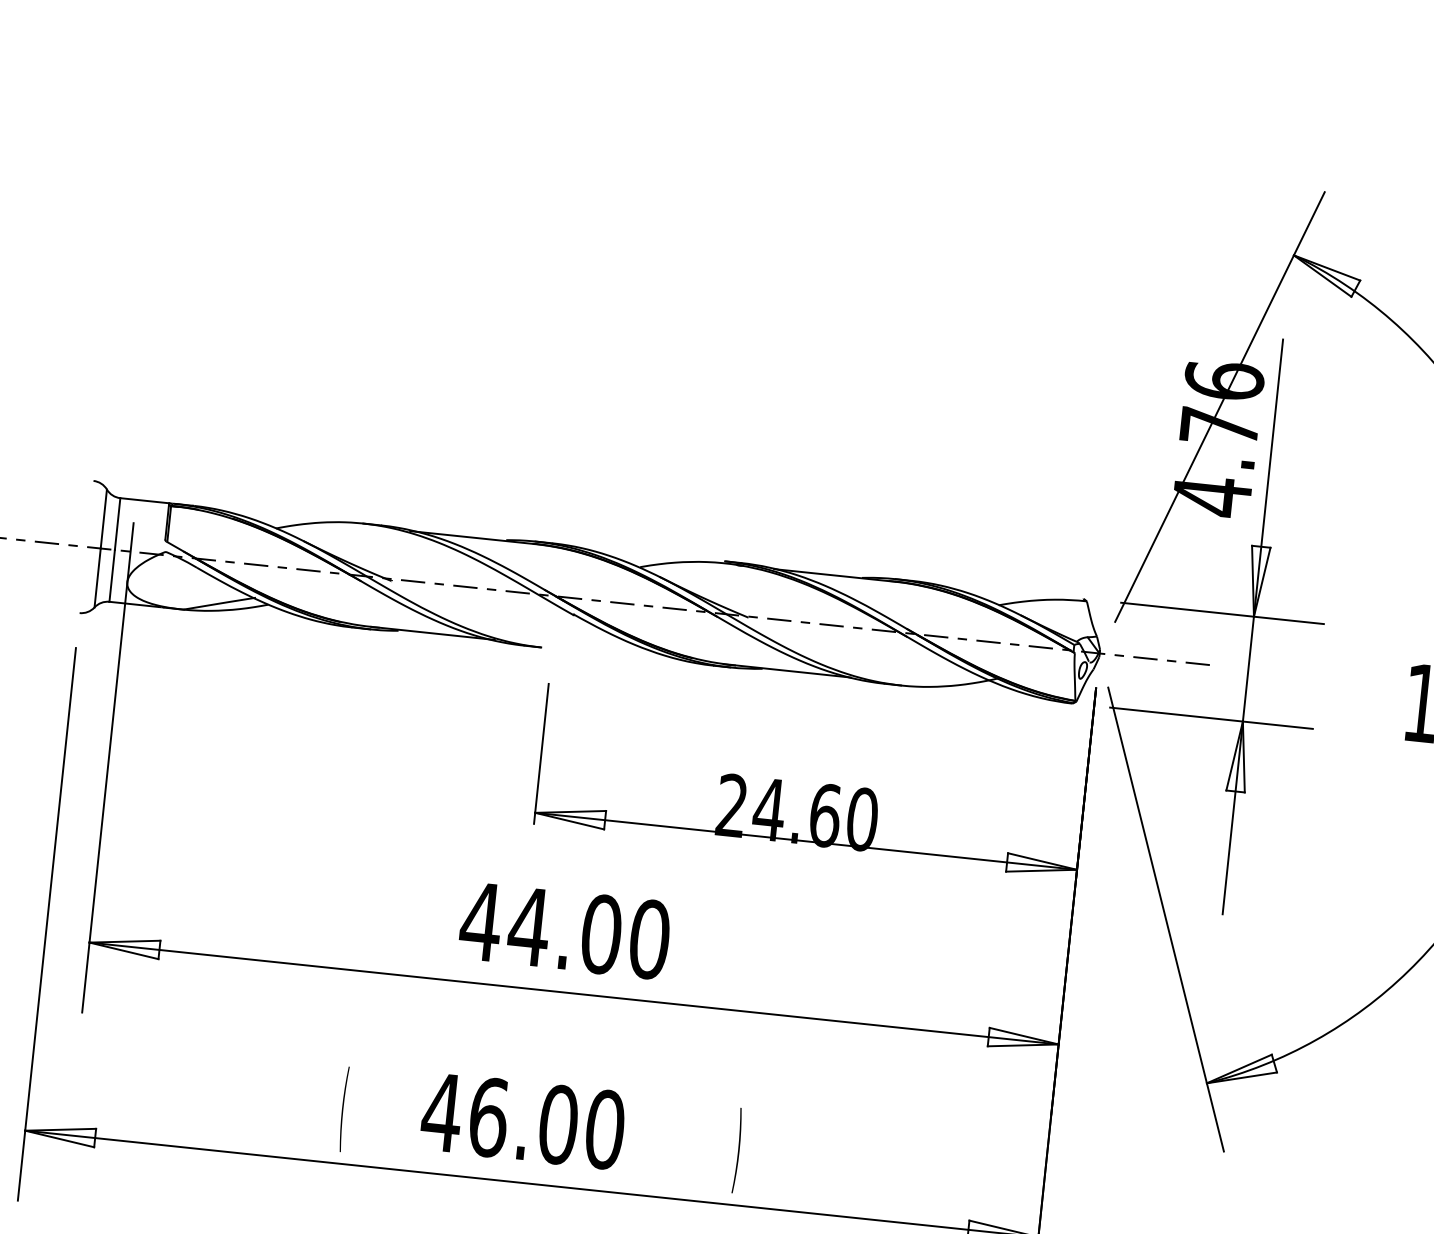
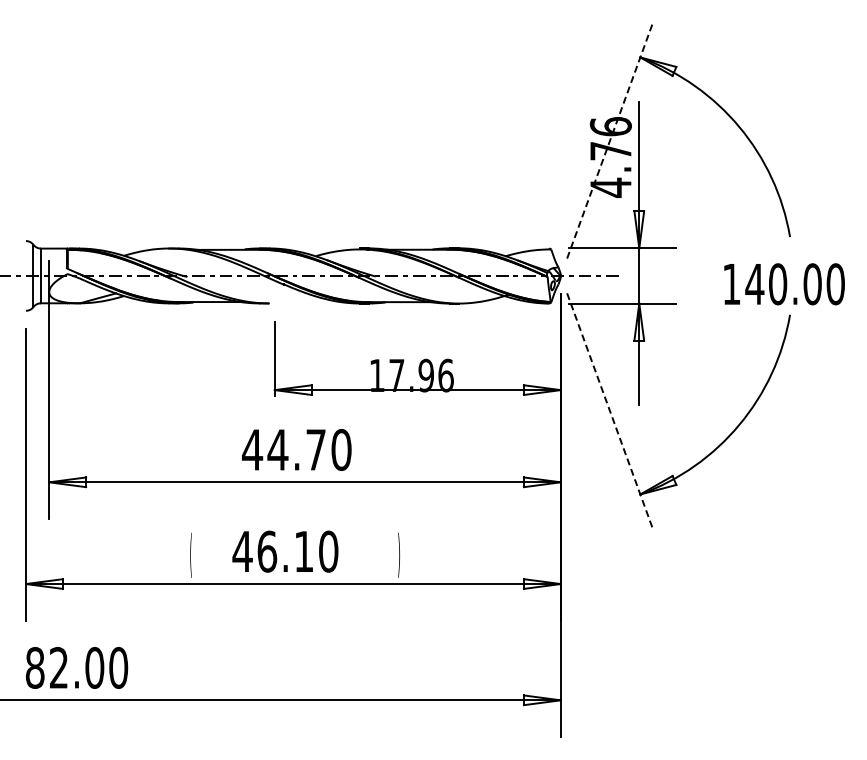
line: (1220, 406) -> (610, 140), solid -> dashed
text: (797, 812) -> (411, 375), 24.60 -> 17.96
line: (1166, 920) -> (610, 411), solid -> dashed
text: (602, 933) -> (316, 449), 44.00 -> 44.70
text: (557, 1124) -> (303, 551), 46.00 -> 46.10

